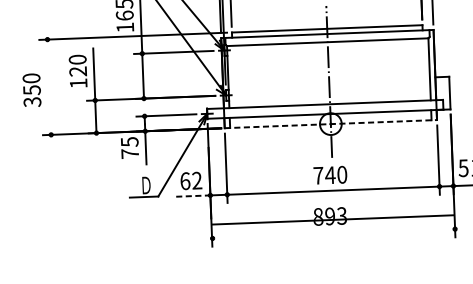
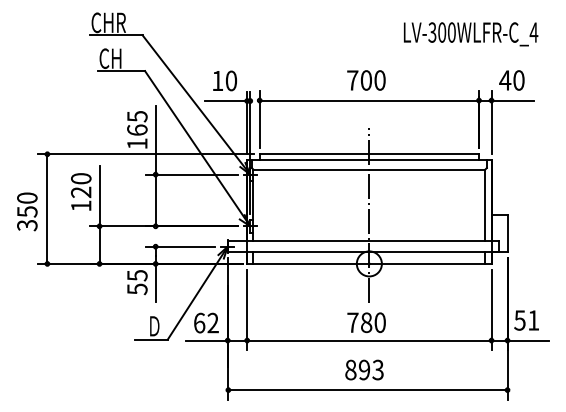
line: (49, 86) -> (47, 208), added
line: (330, 123) -> (369, 263), dashed -> solid
text: (130, 154) -> (137, 289), 75 -> 55
text: (330, 175) -> (366, 322), 740 -> 780
line: (191, 196) -> (206, 340), dashed -> solid
line: (332, 220) -> (367, 390), moved

